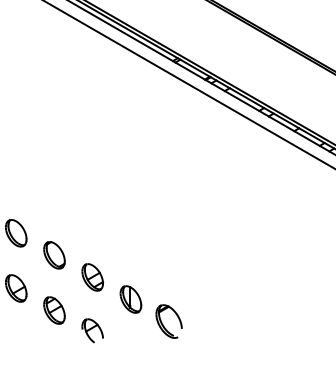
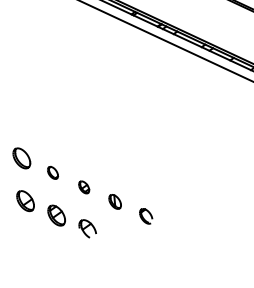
part: (54, 255) -> (52, 173), size x0.6
part: (92, 277) -> (83, 187), size x0.6
part: (130, 299) -> (114, 201), size x0.7
part: (168, 321) -> (145, 216), size x0.6

